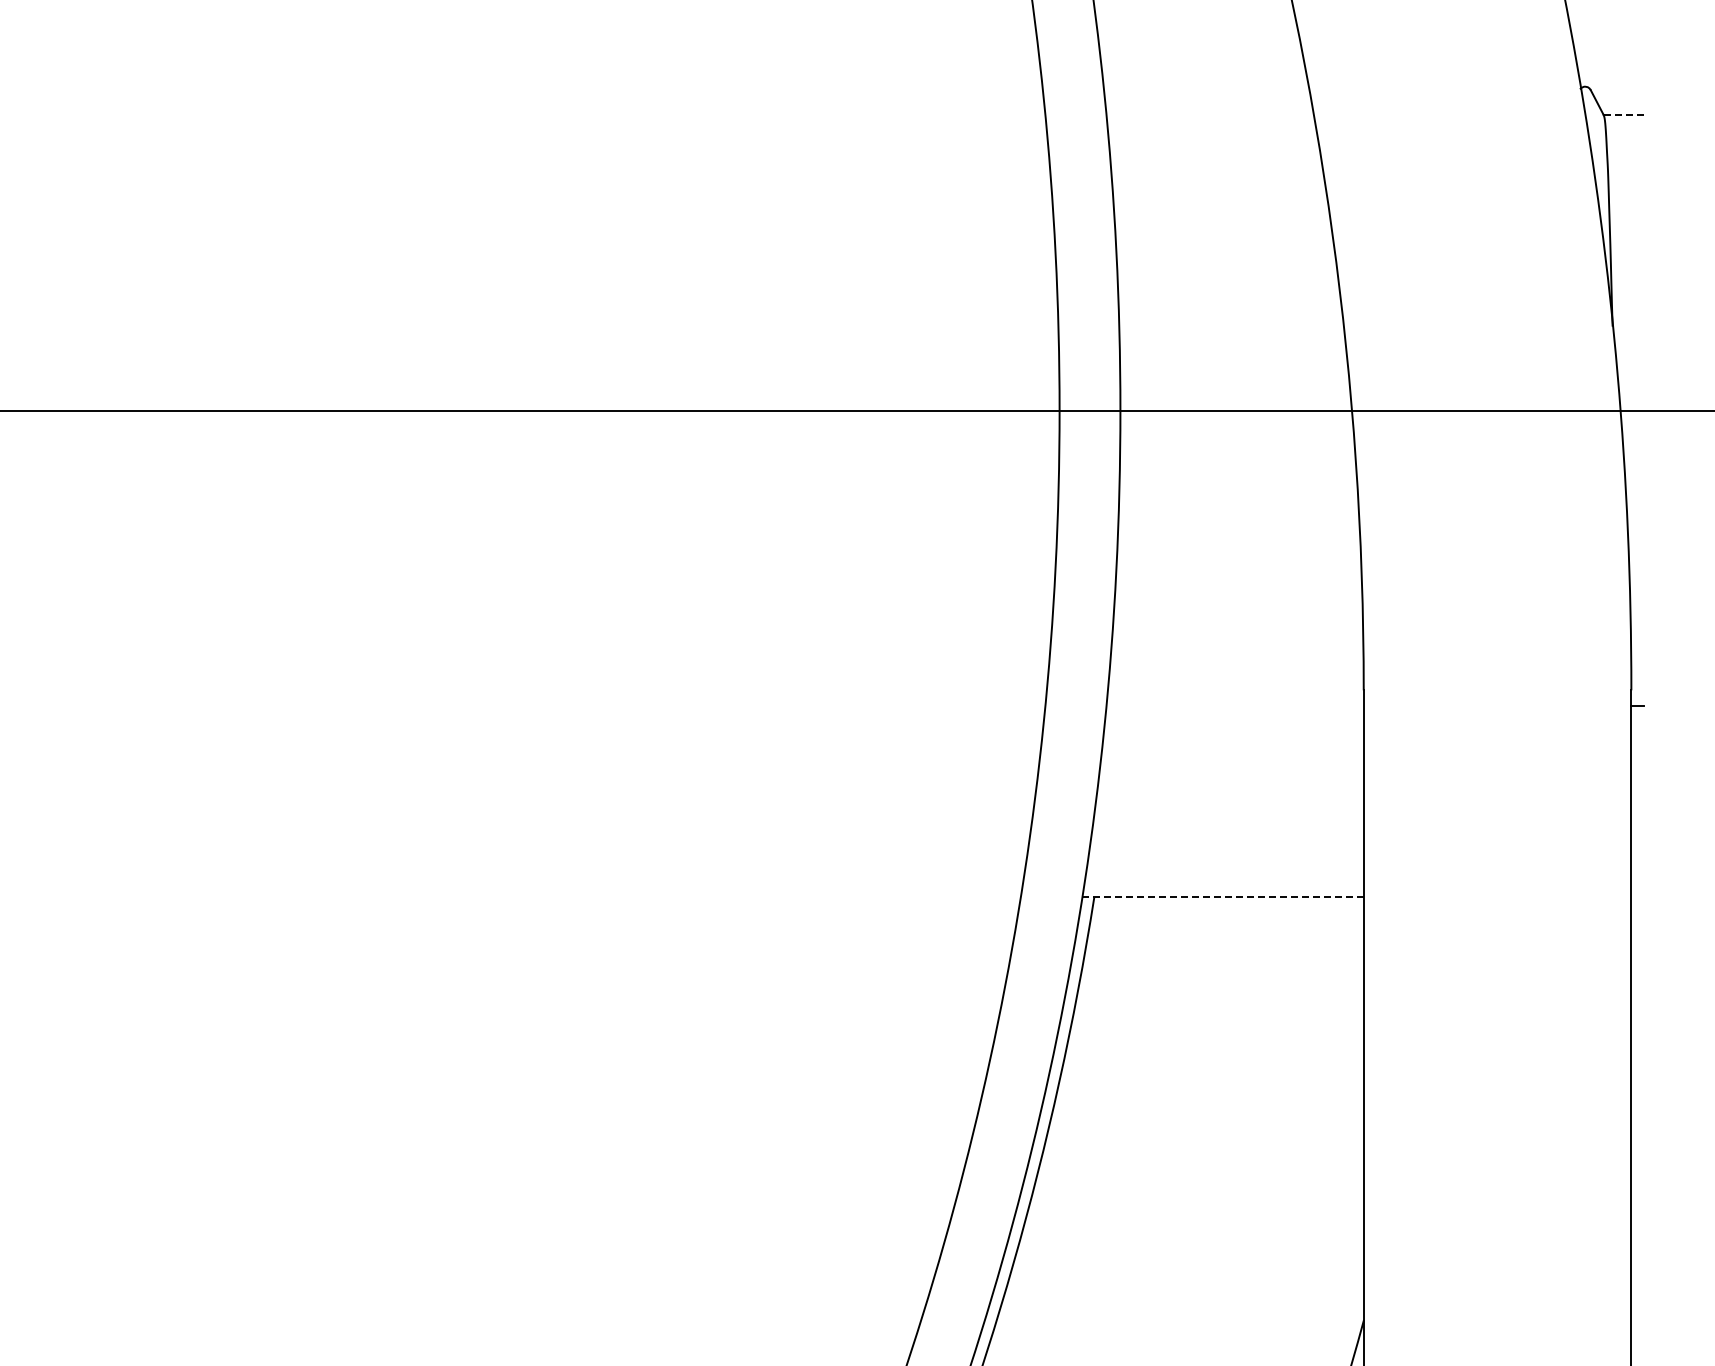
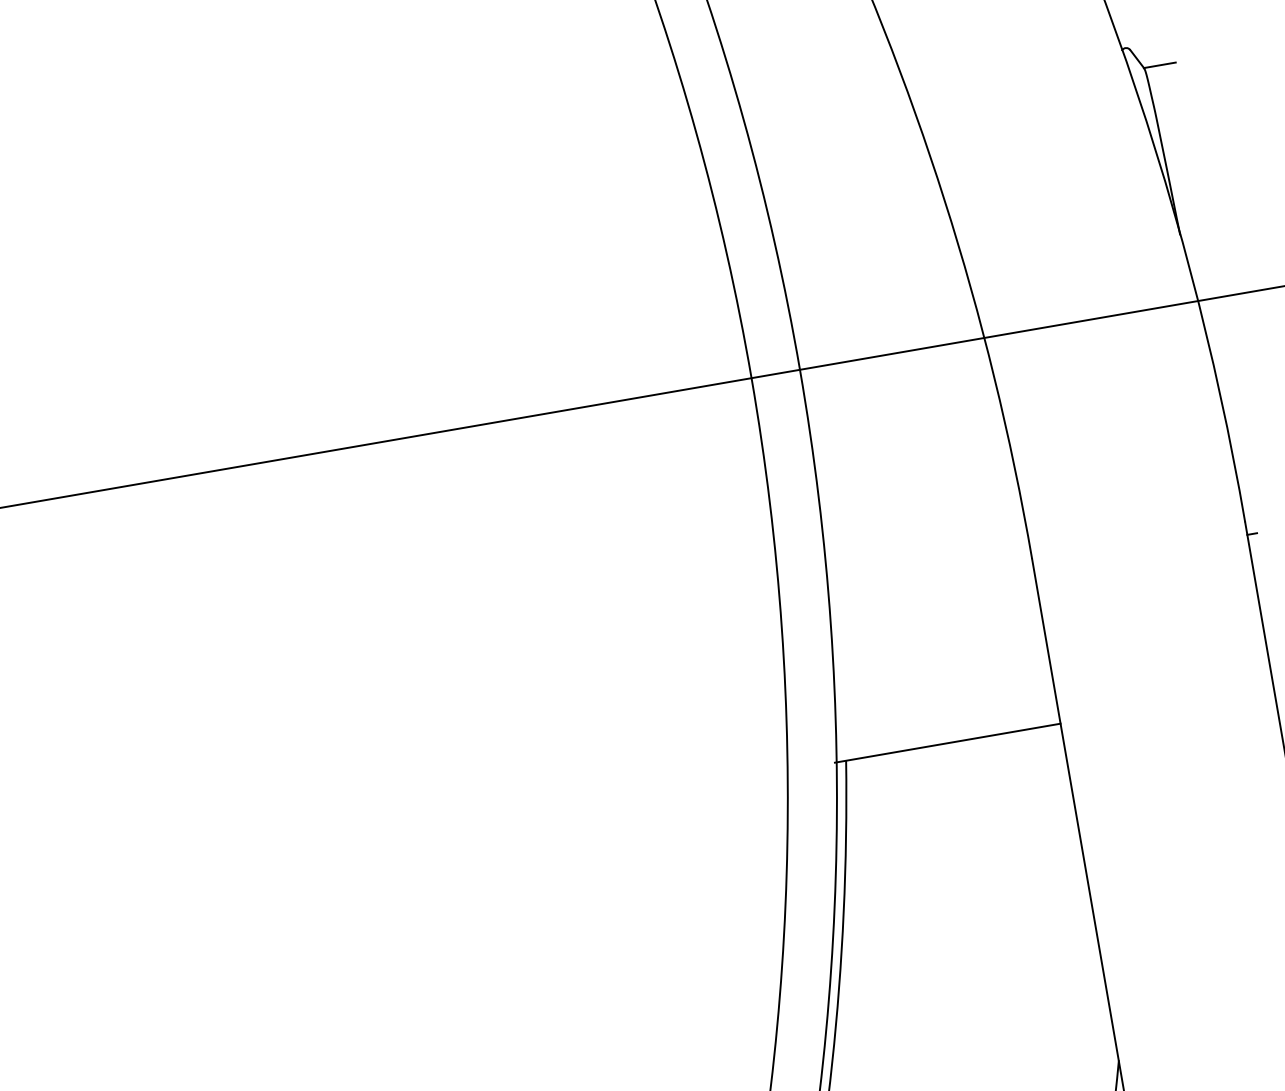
line: (1623, 114) -> (1159, 64), dashed -> solid
line: (1222, 897) -> (948, 743), dashed -> solid

